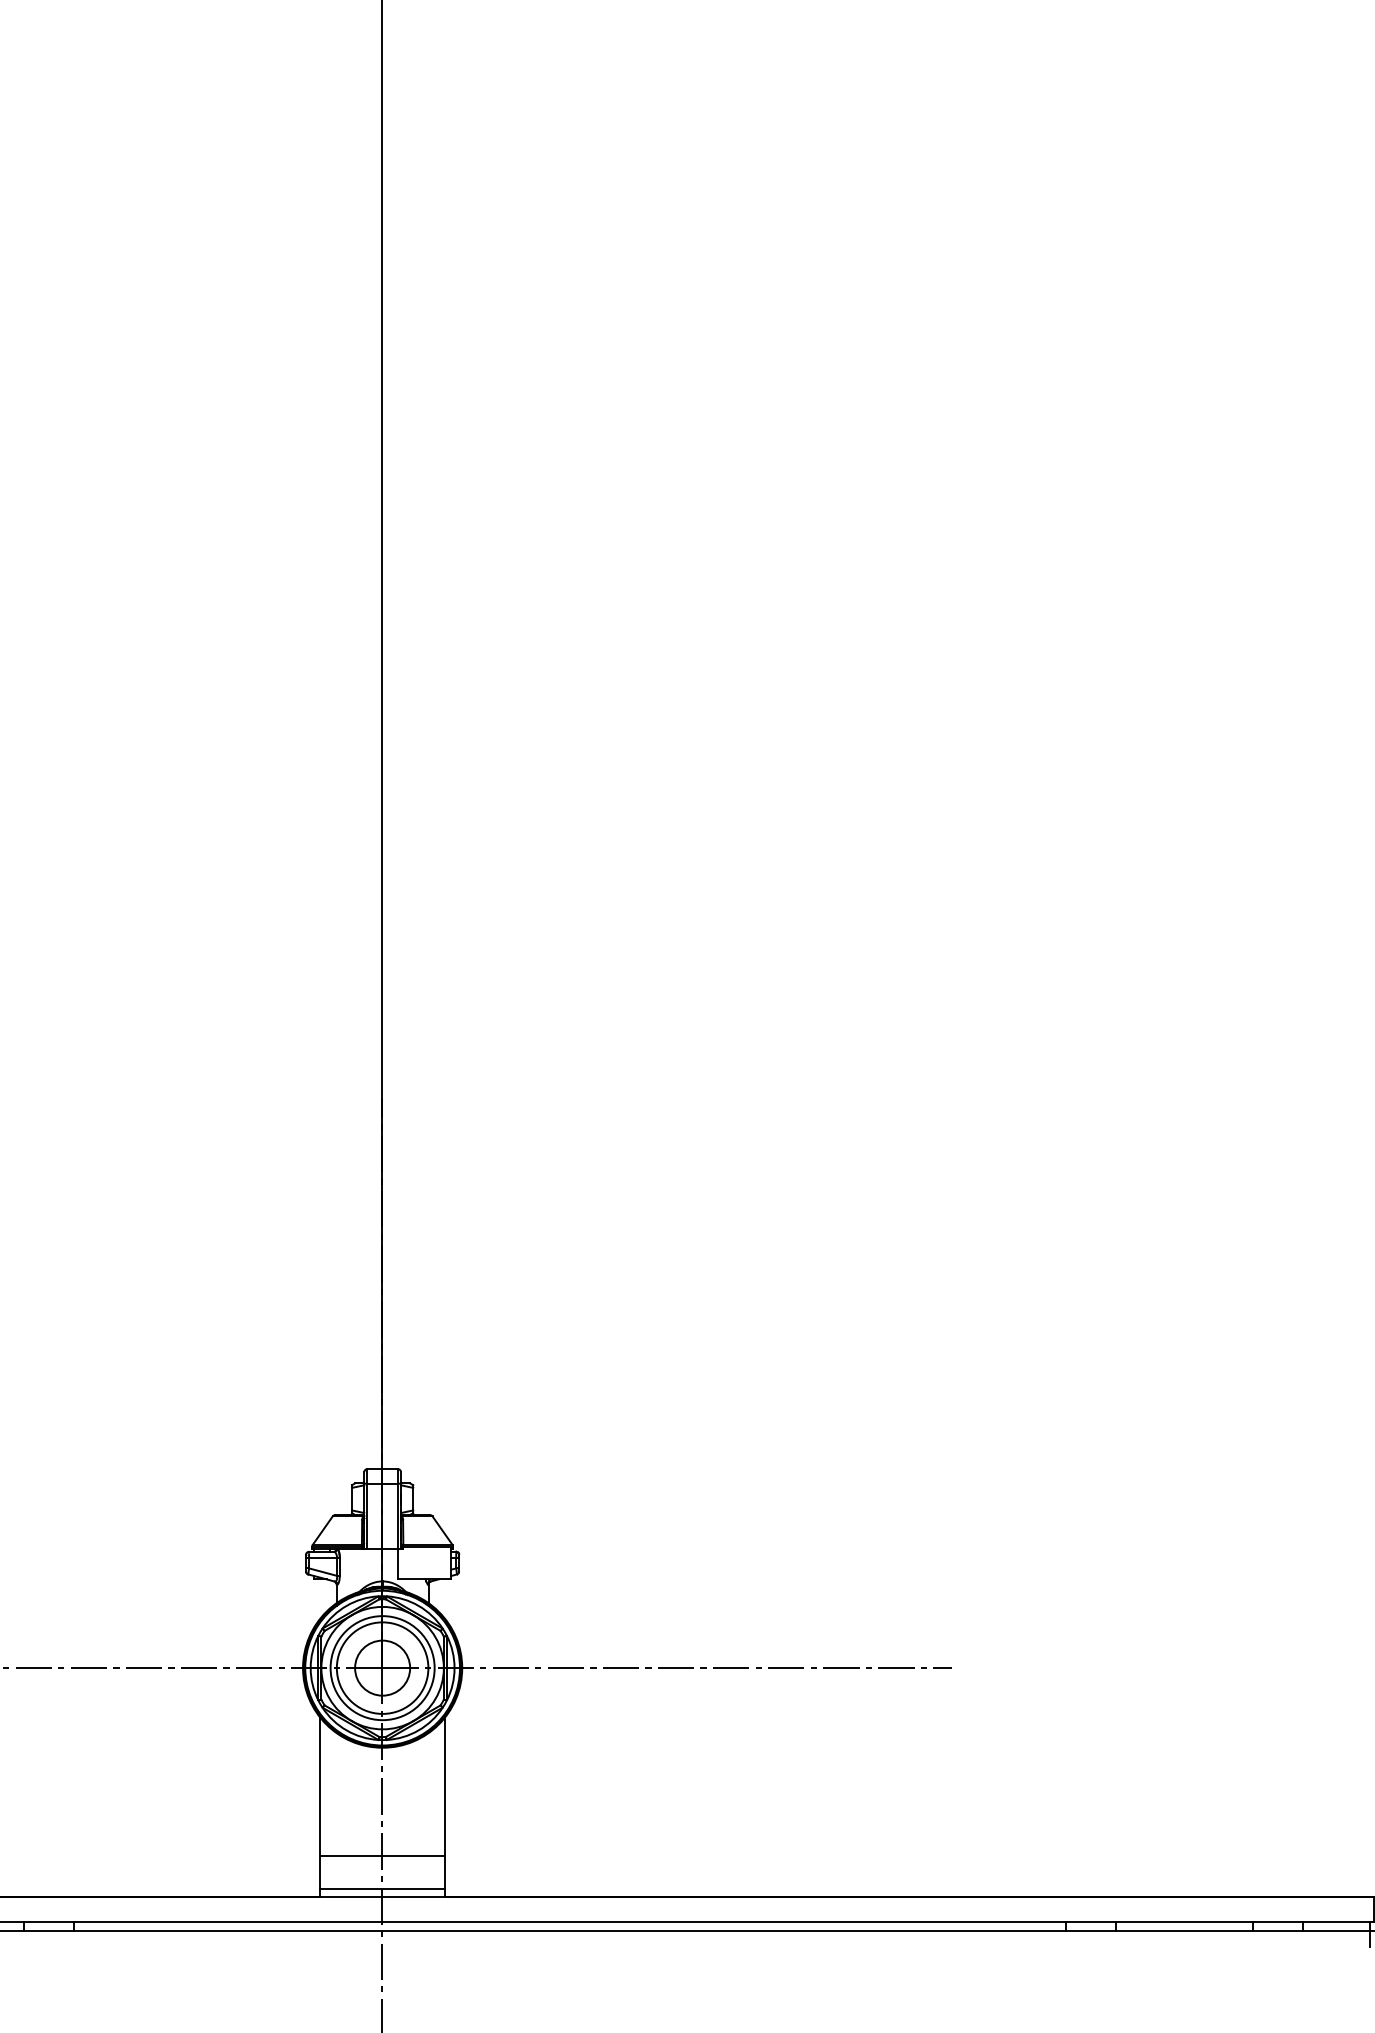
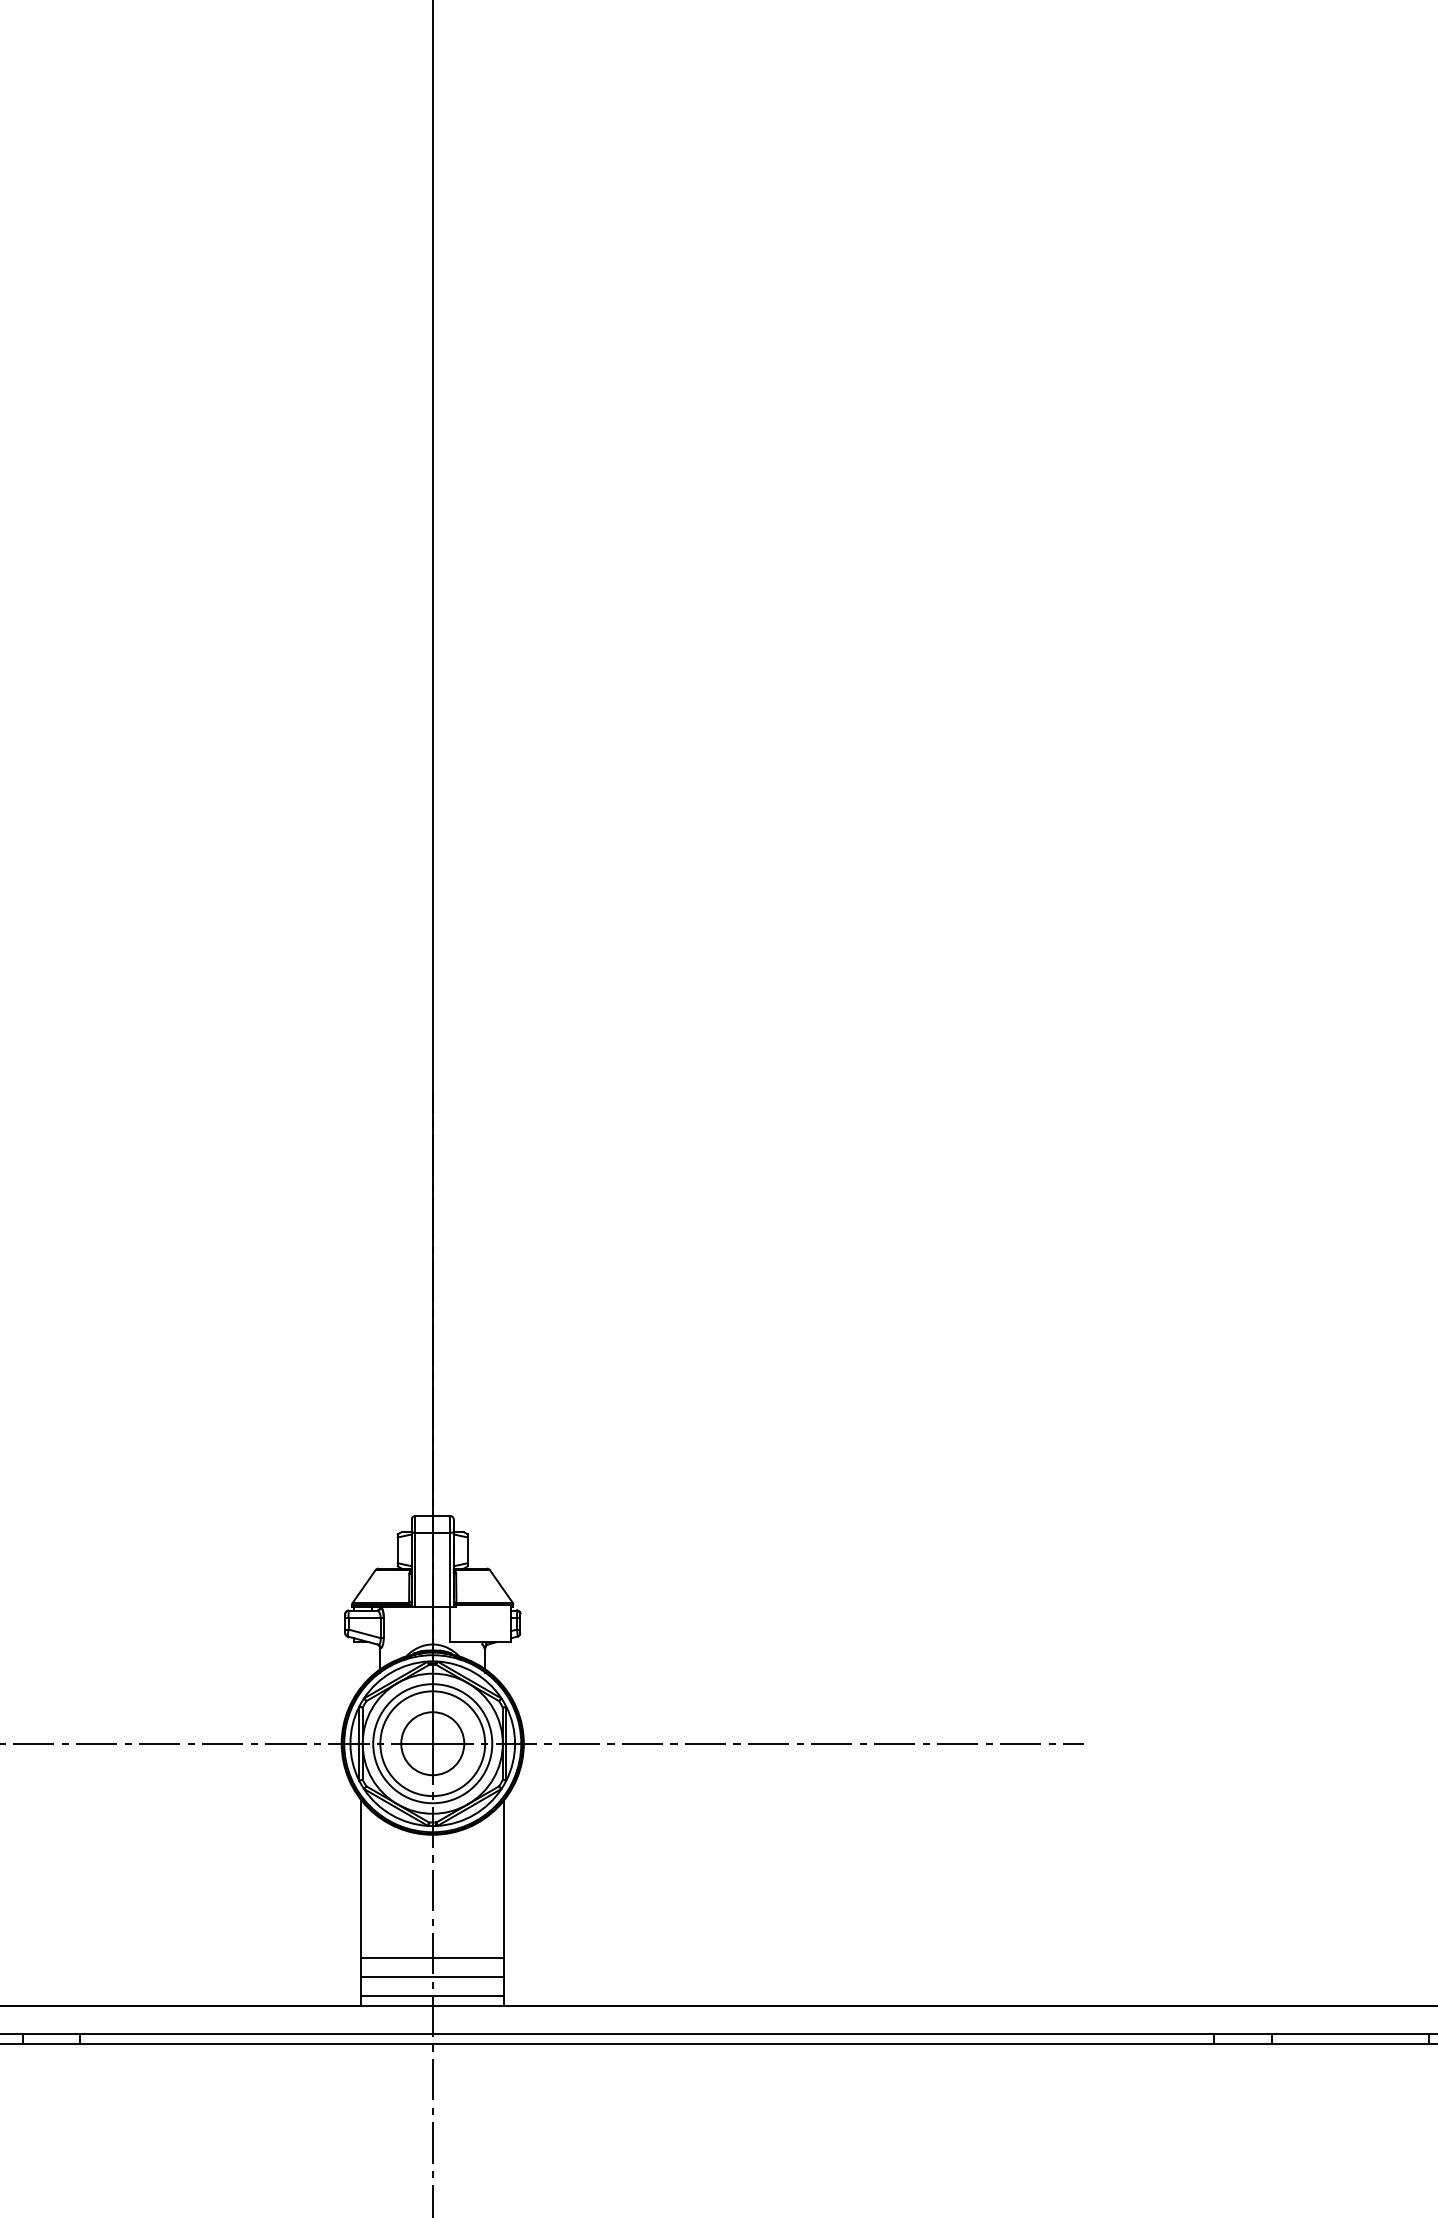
line: (382, 1872) -> (432, 1977), added

